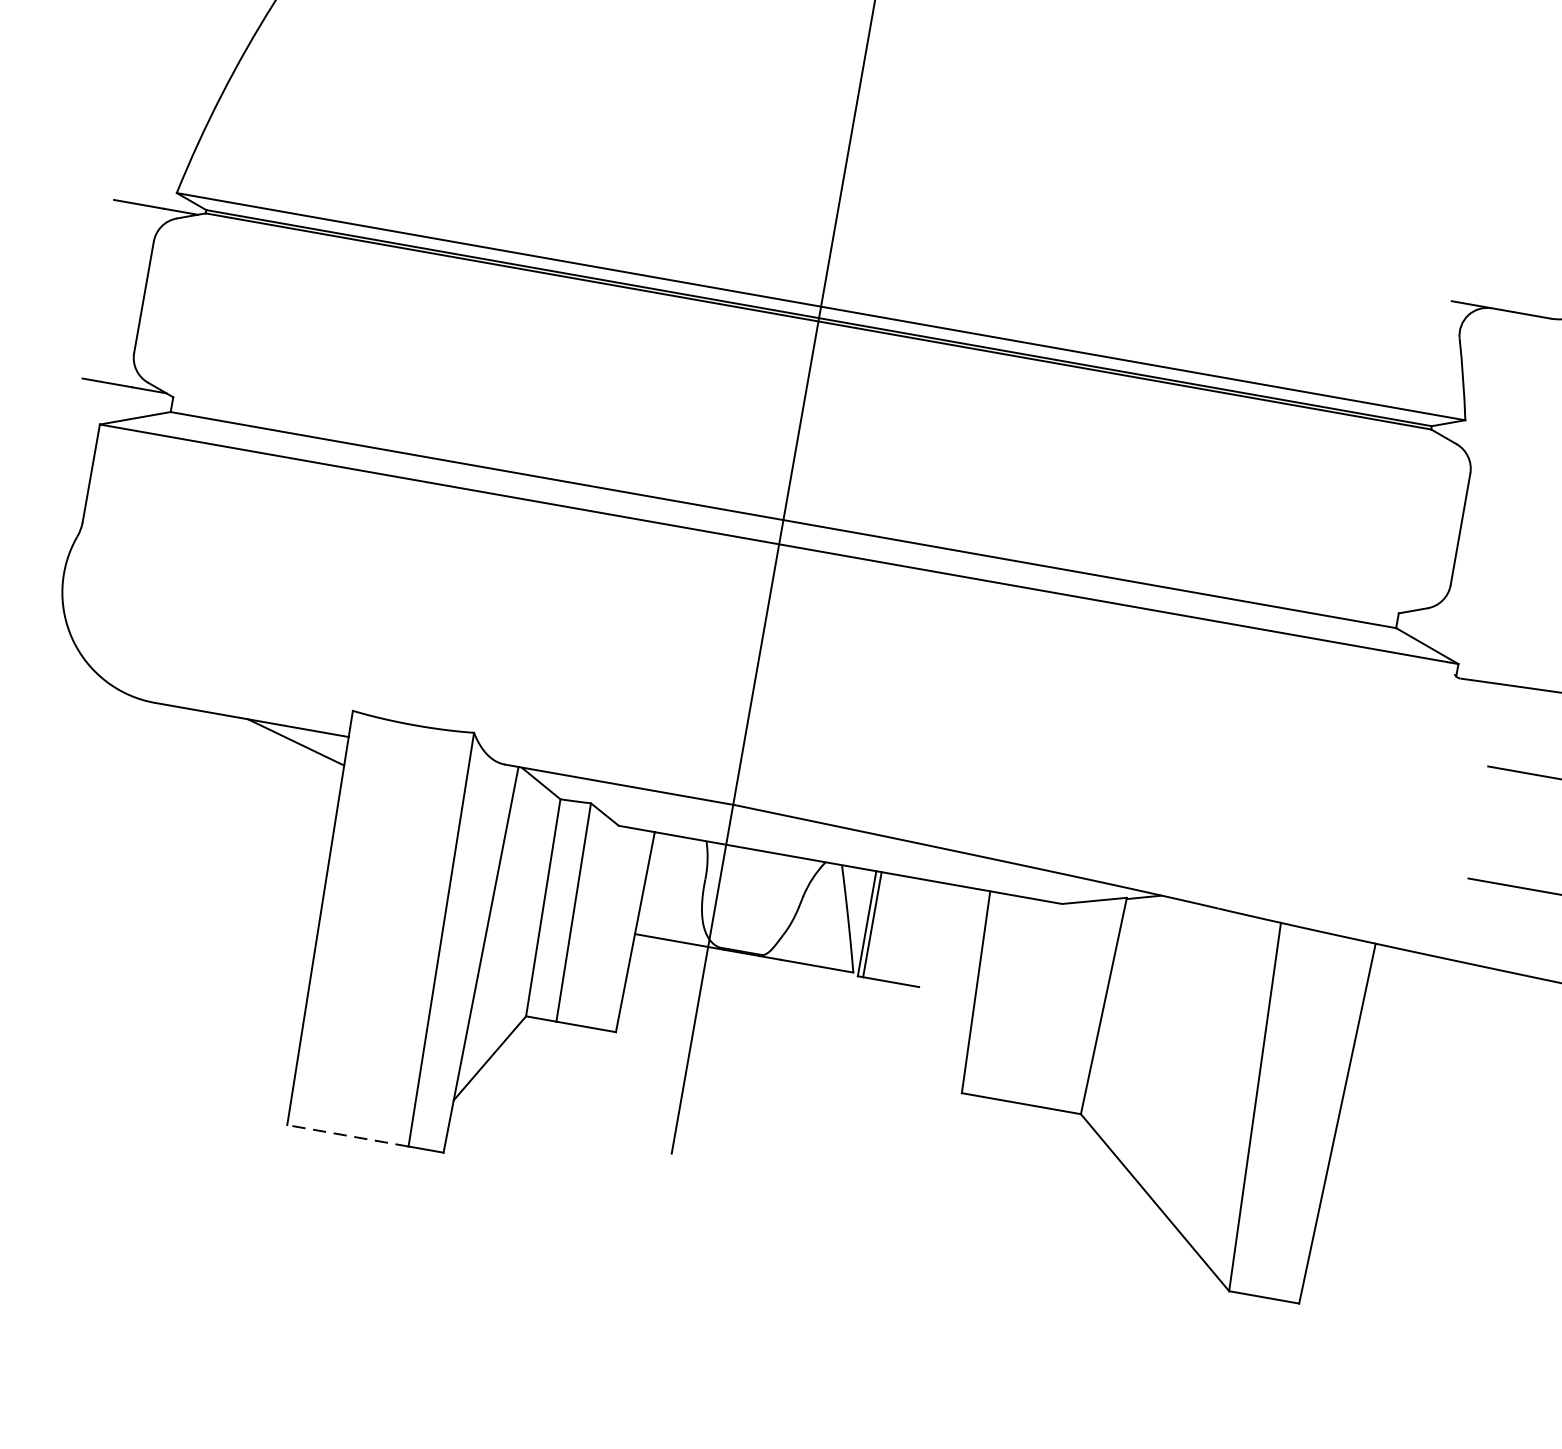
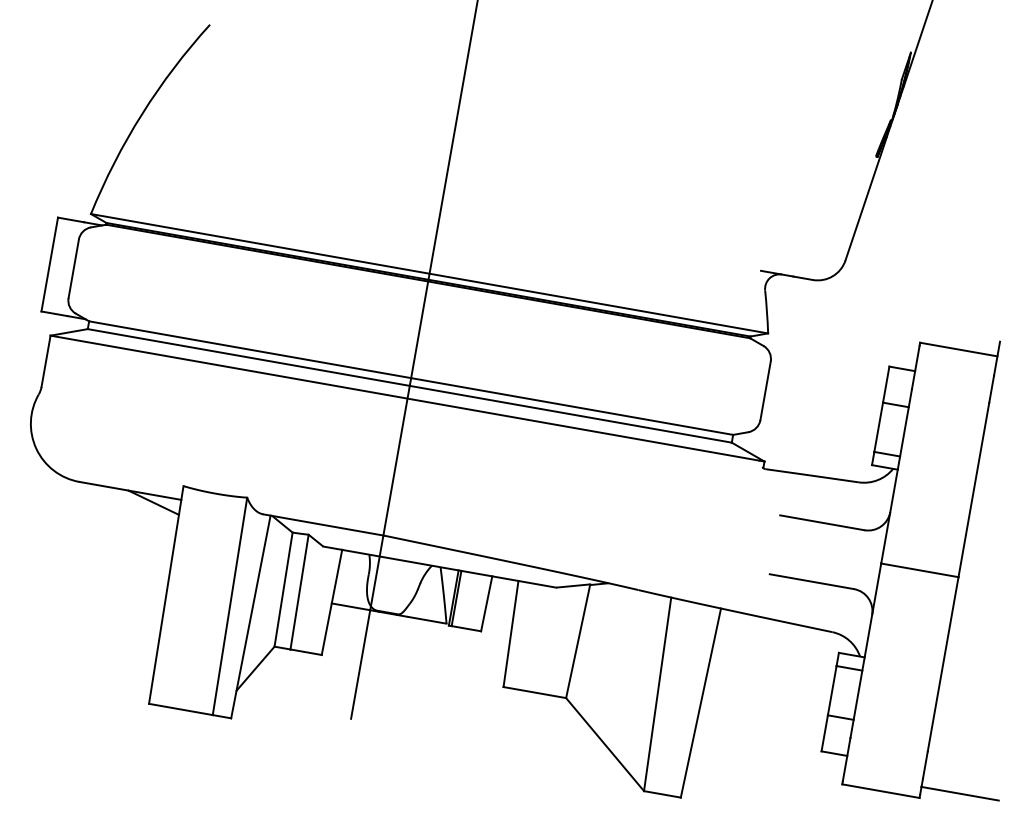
line: (97, 289) -> (49, 264), added
line: (786, 504) -> (411, 377), added
line: (929, 934) -> (486, 603), added
line: (347, 1135) -> (180, 709), dashed -> solid

